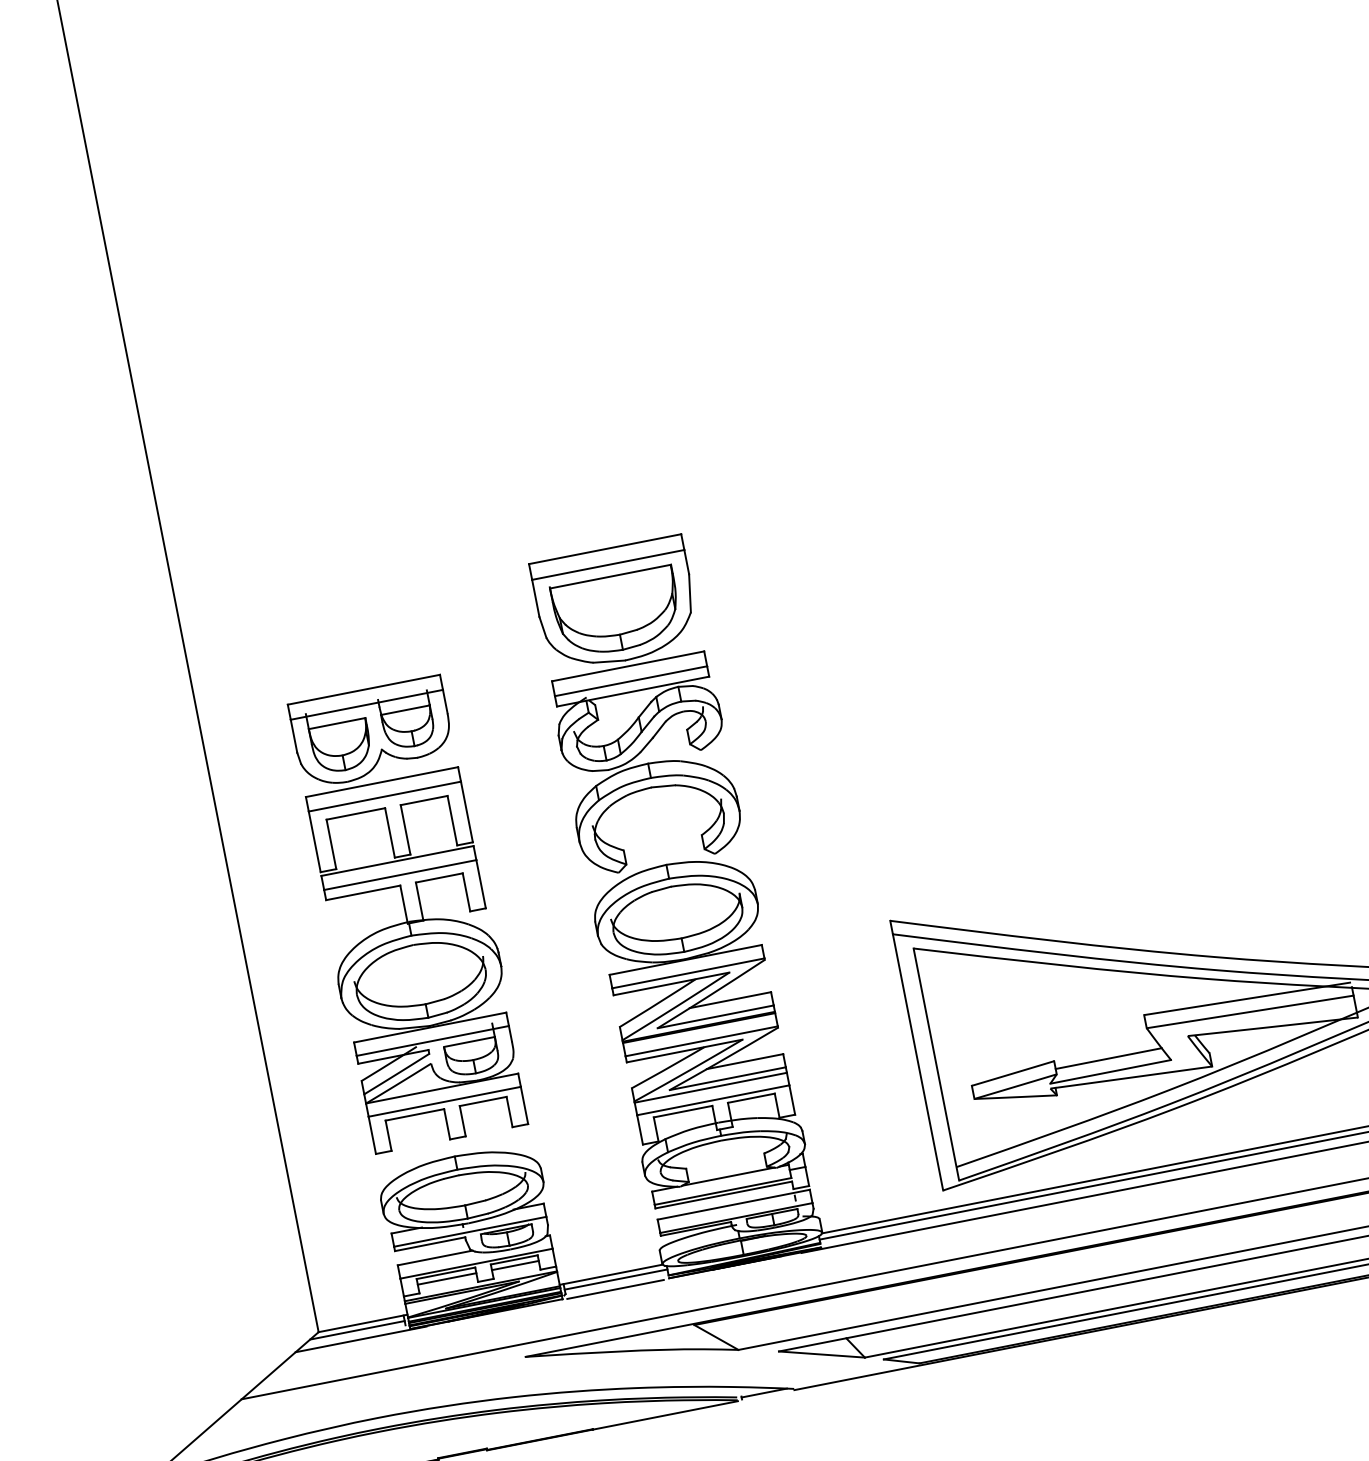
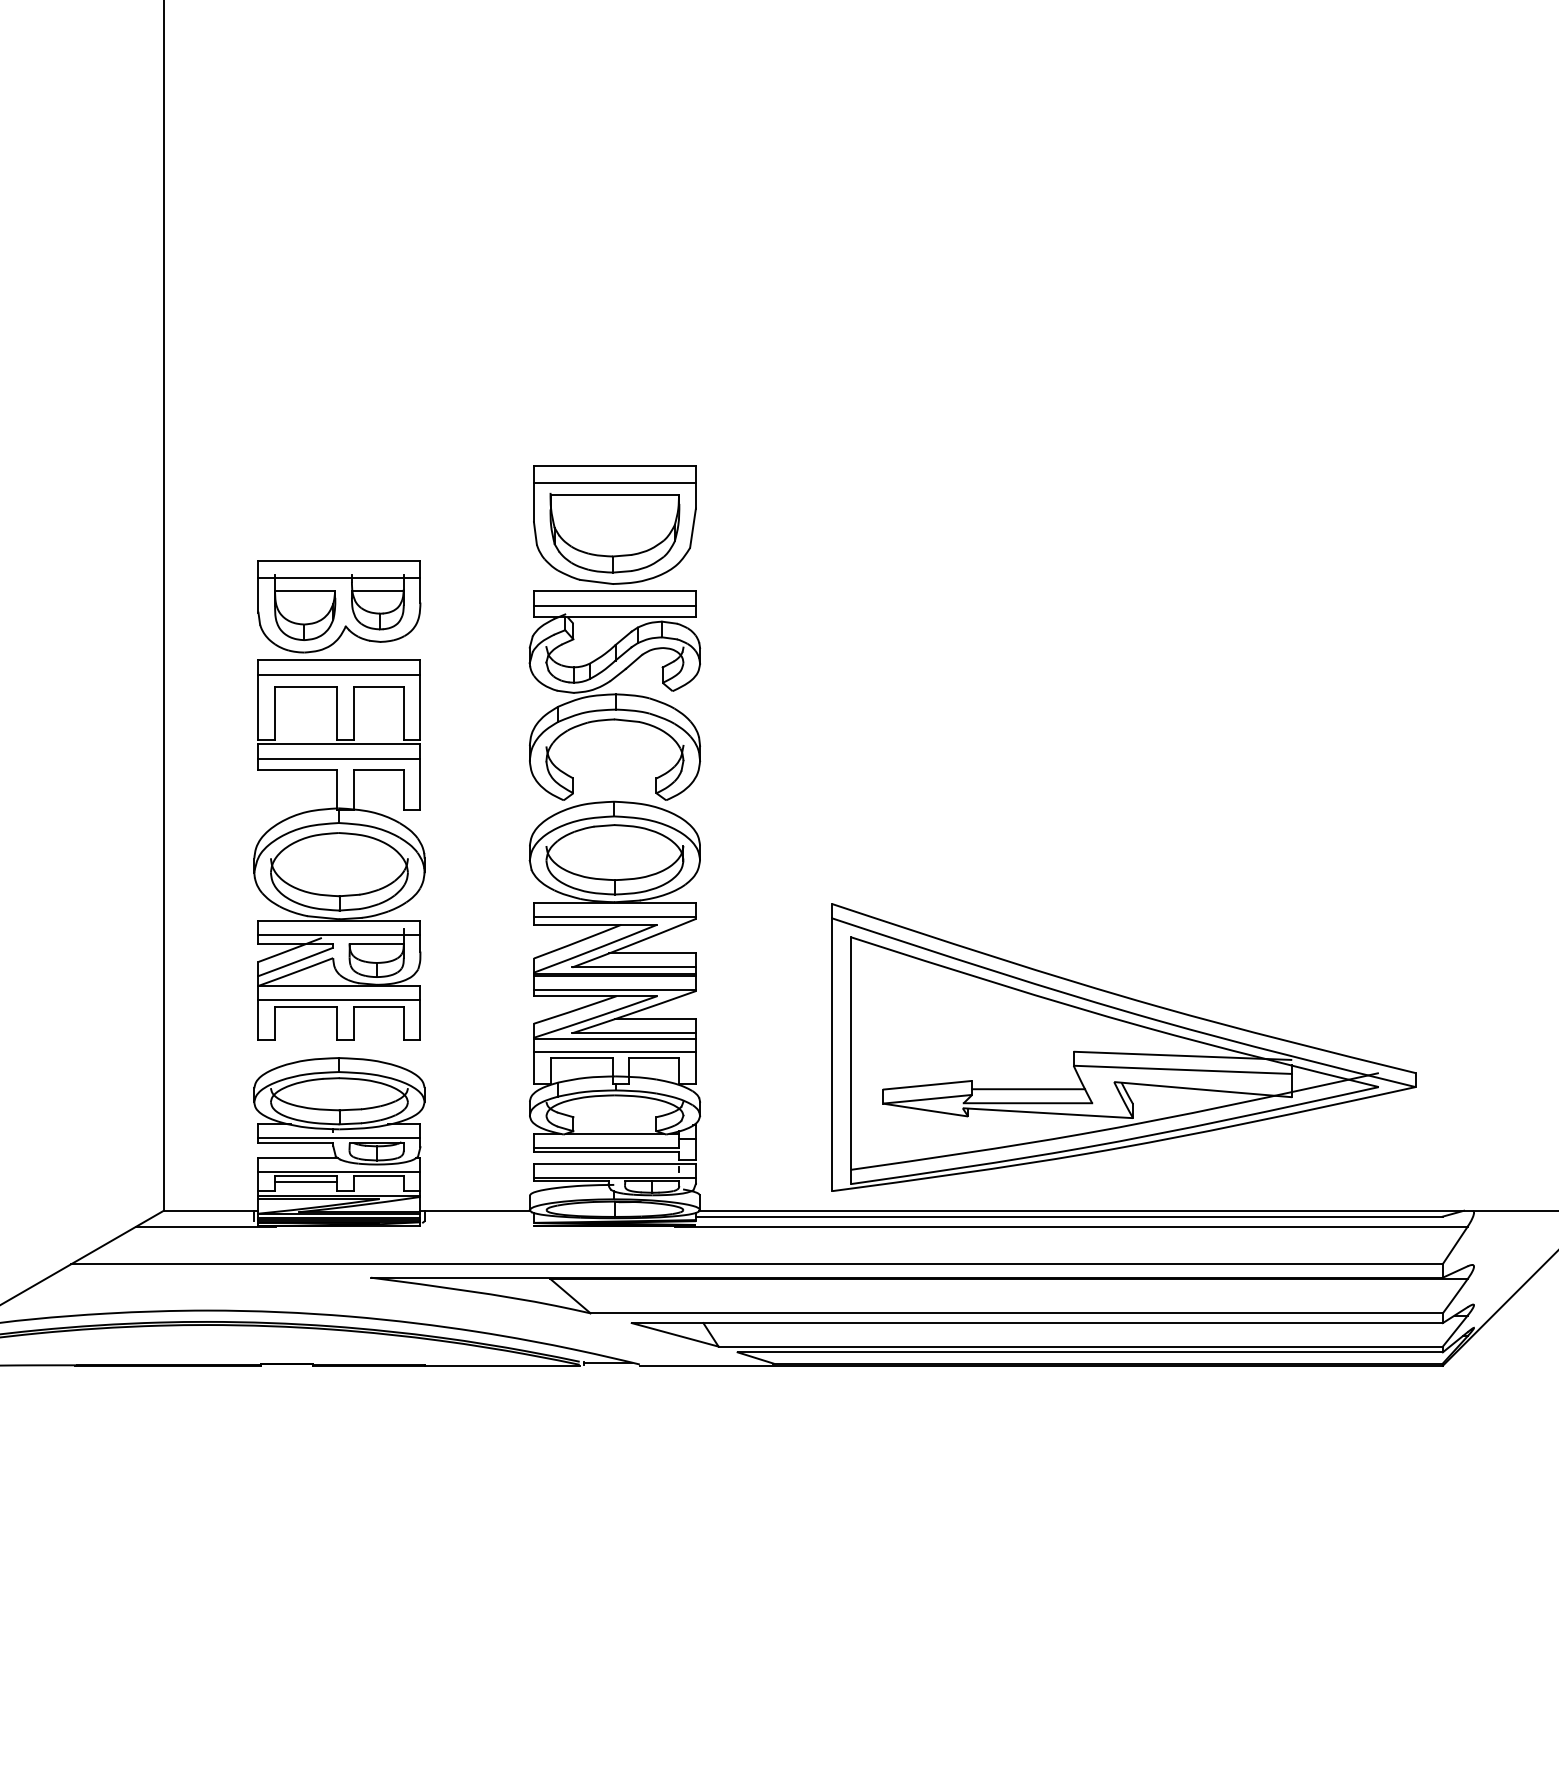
line: (515, 1266) -> (378, 1182), removed
line: (615, 1279) -> (478, 1216), removed
line: (615, 1289) -> (476, 1226), removed
line: (356, 1330) -> (203, 1216), removed

